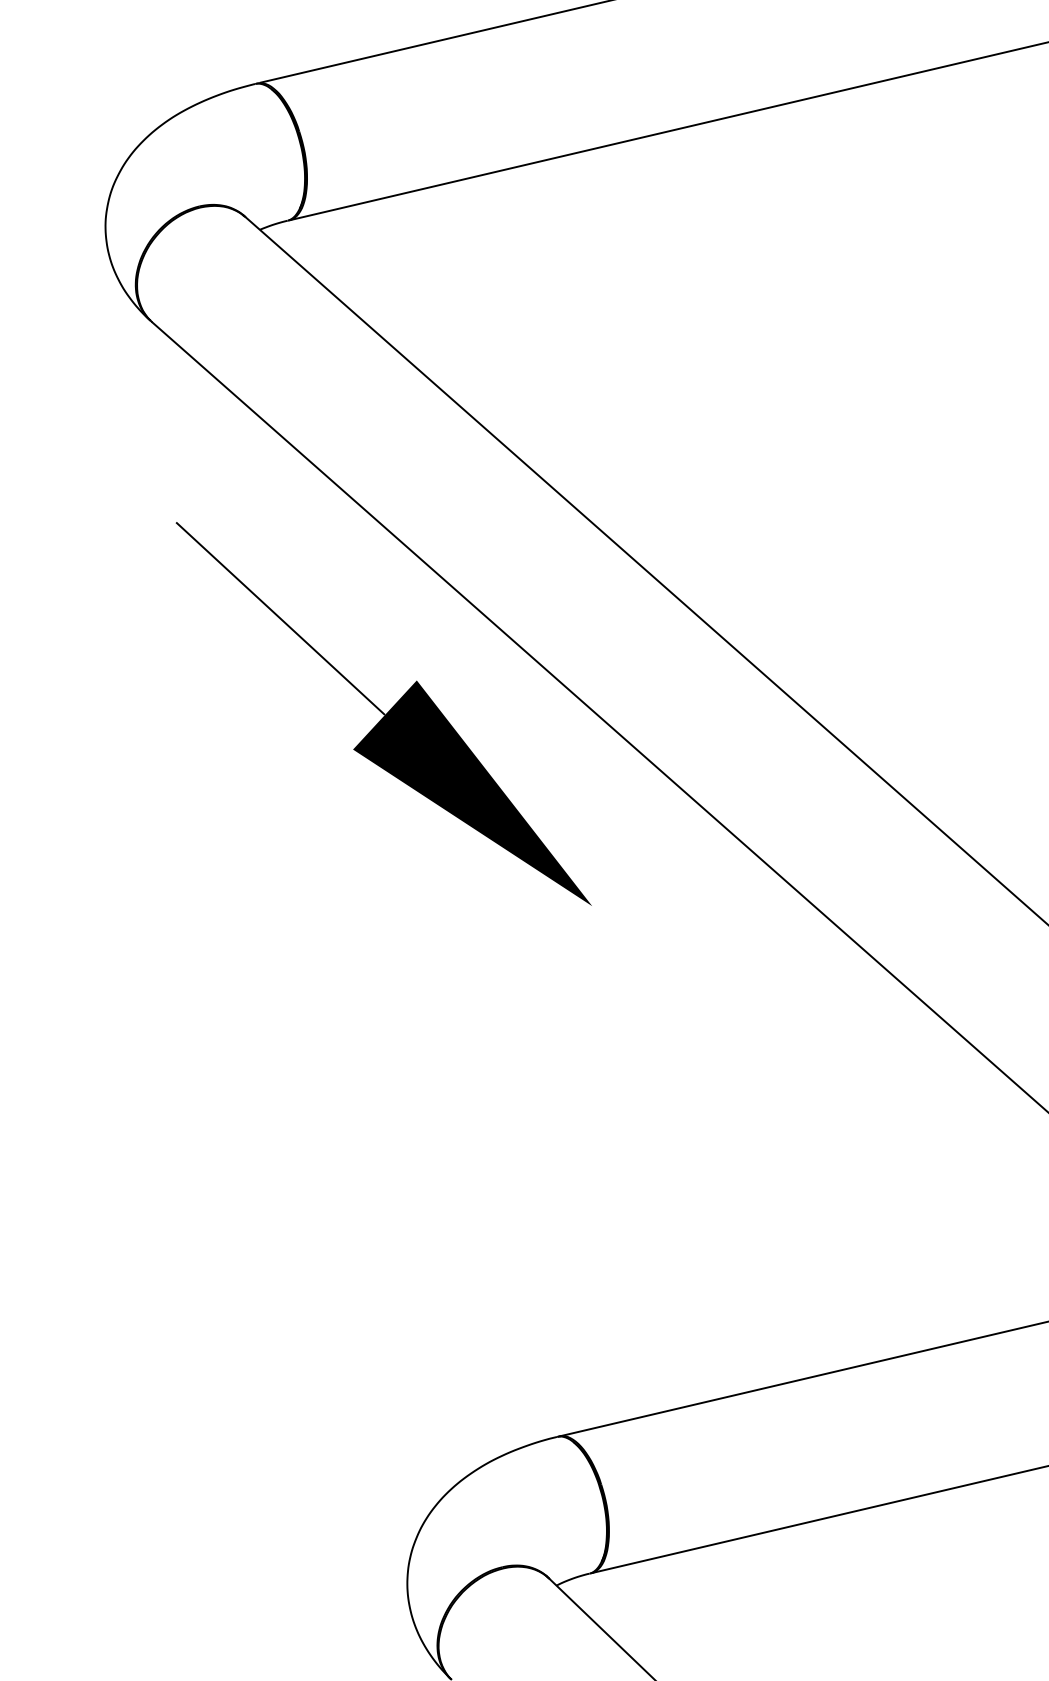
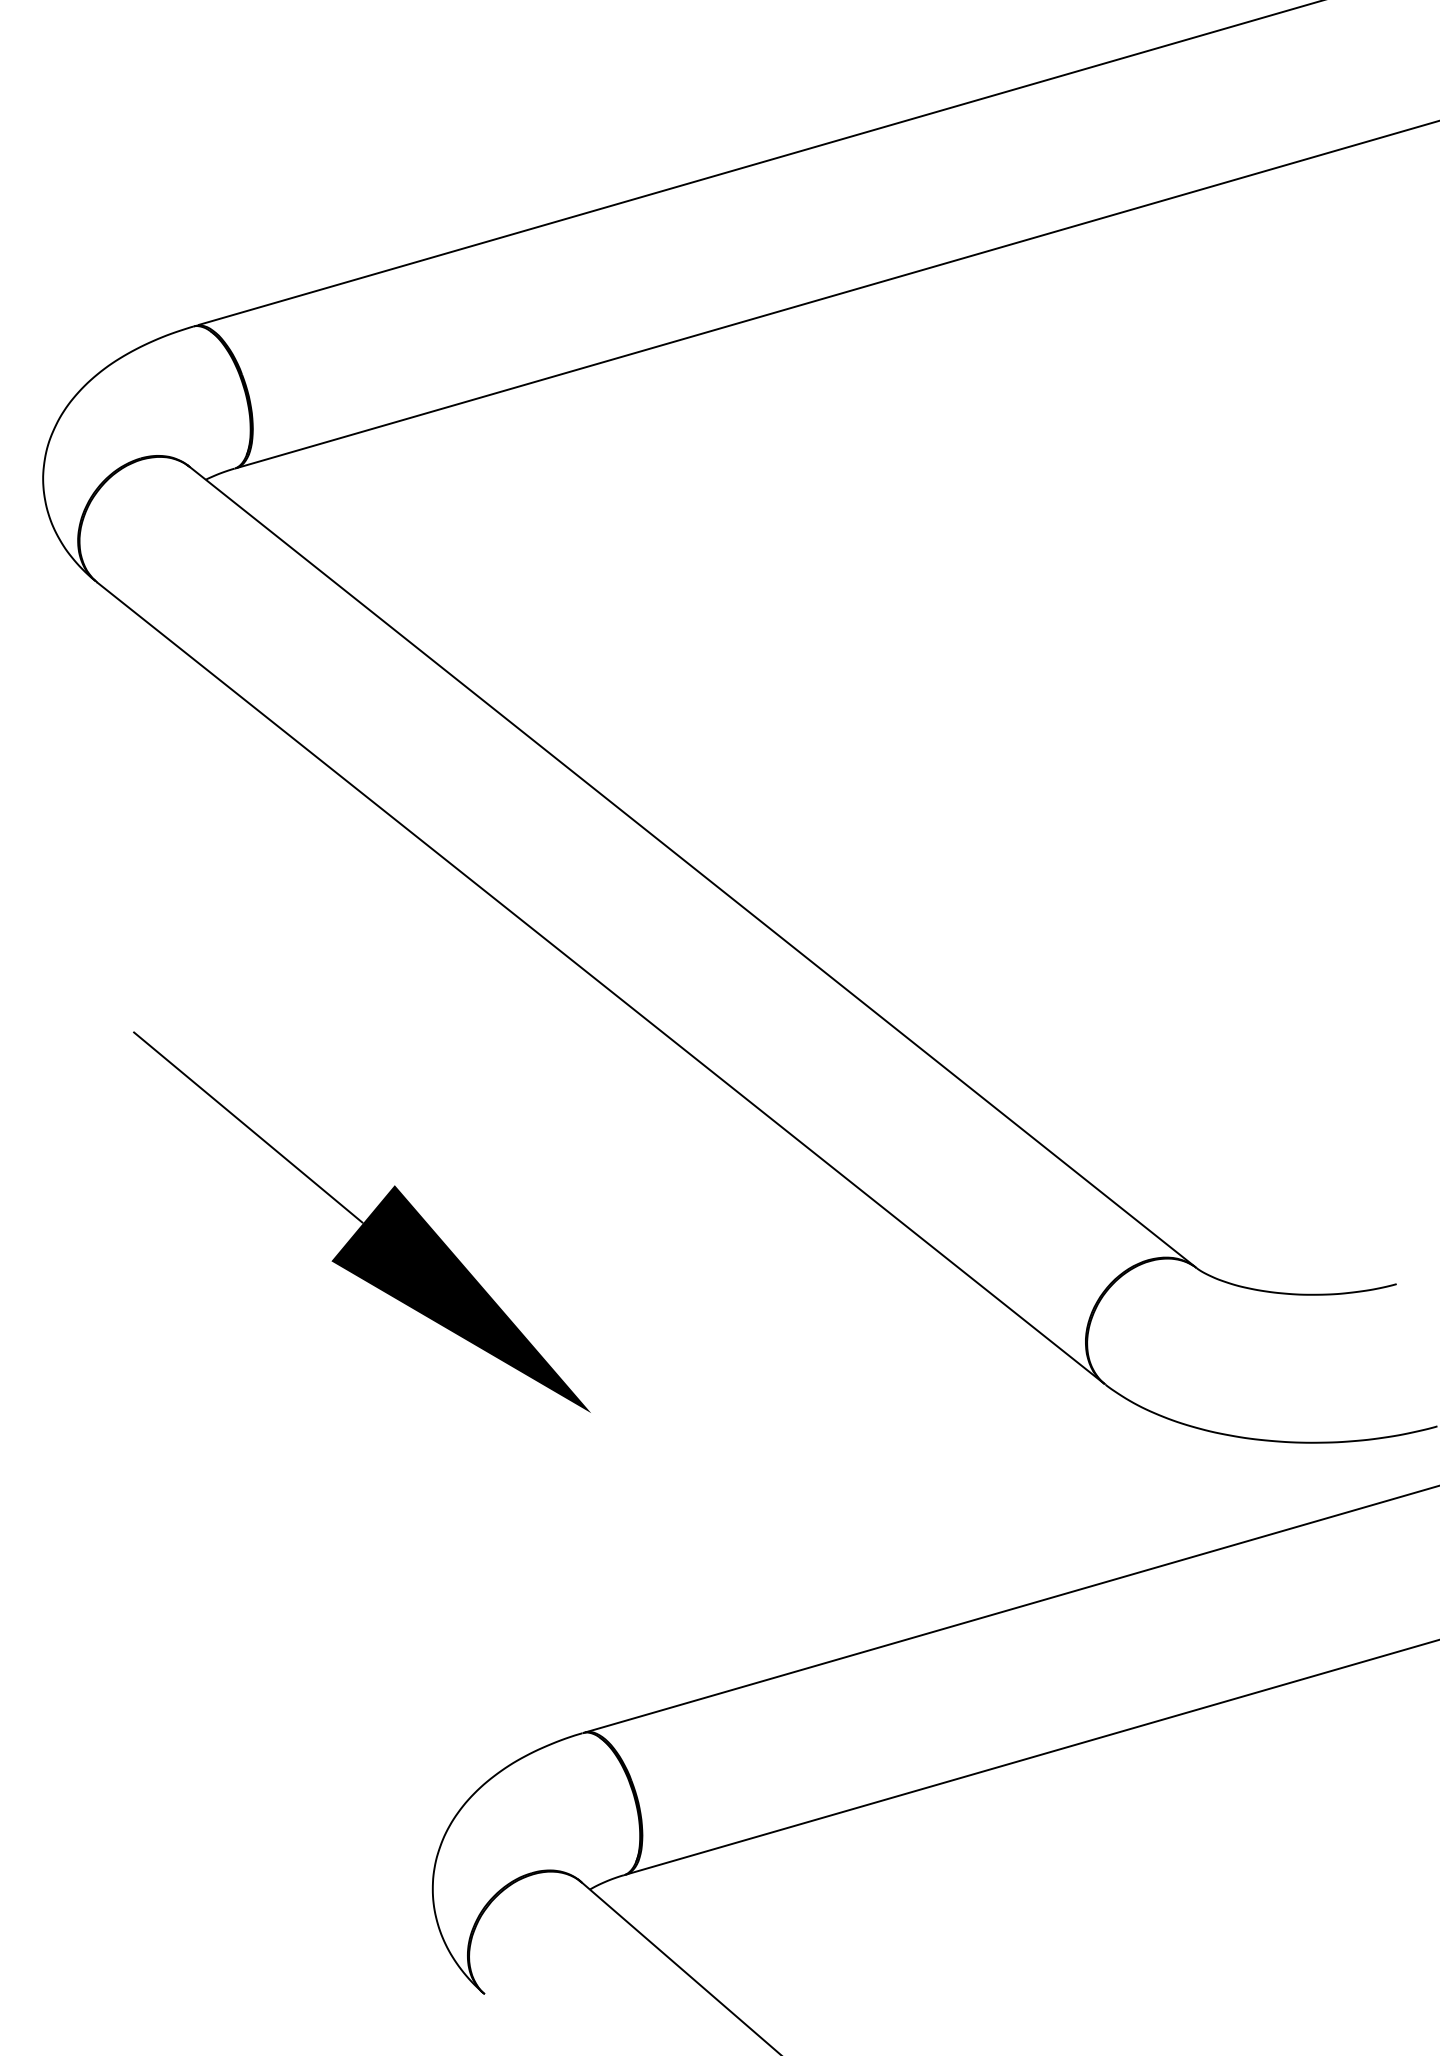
part: (383, 713) -> (361, 1221), moved

